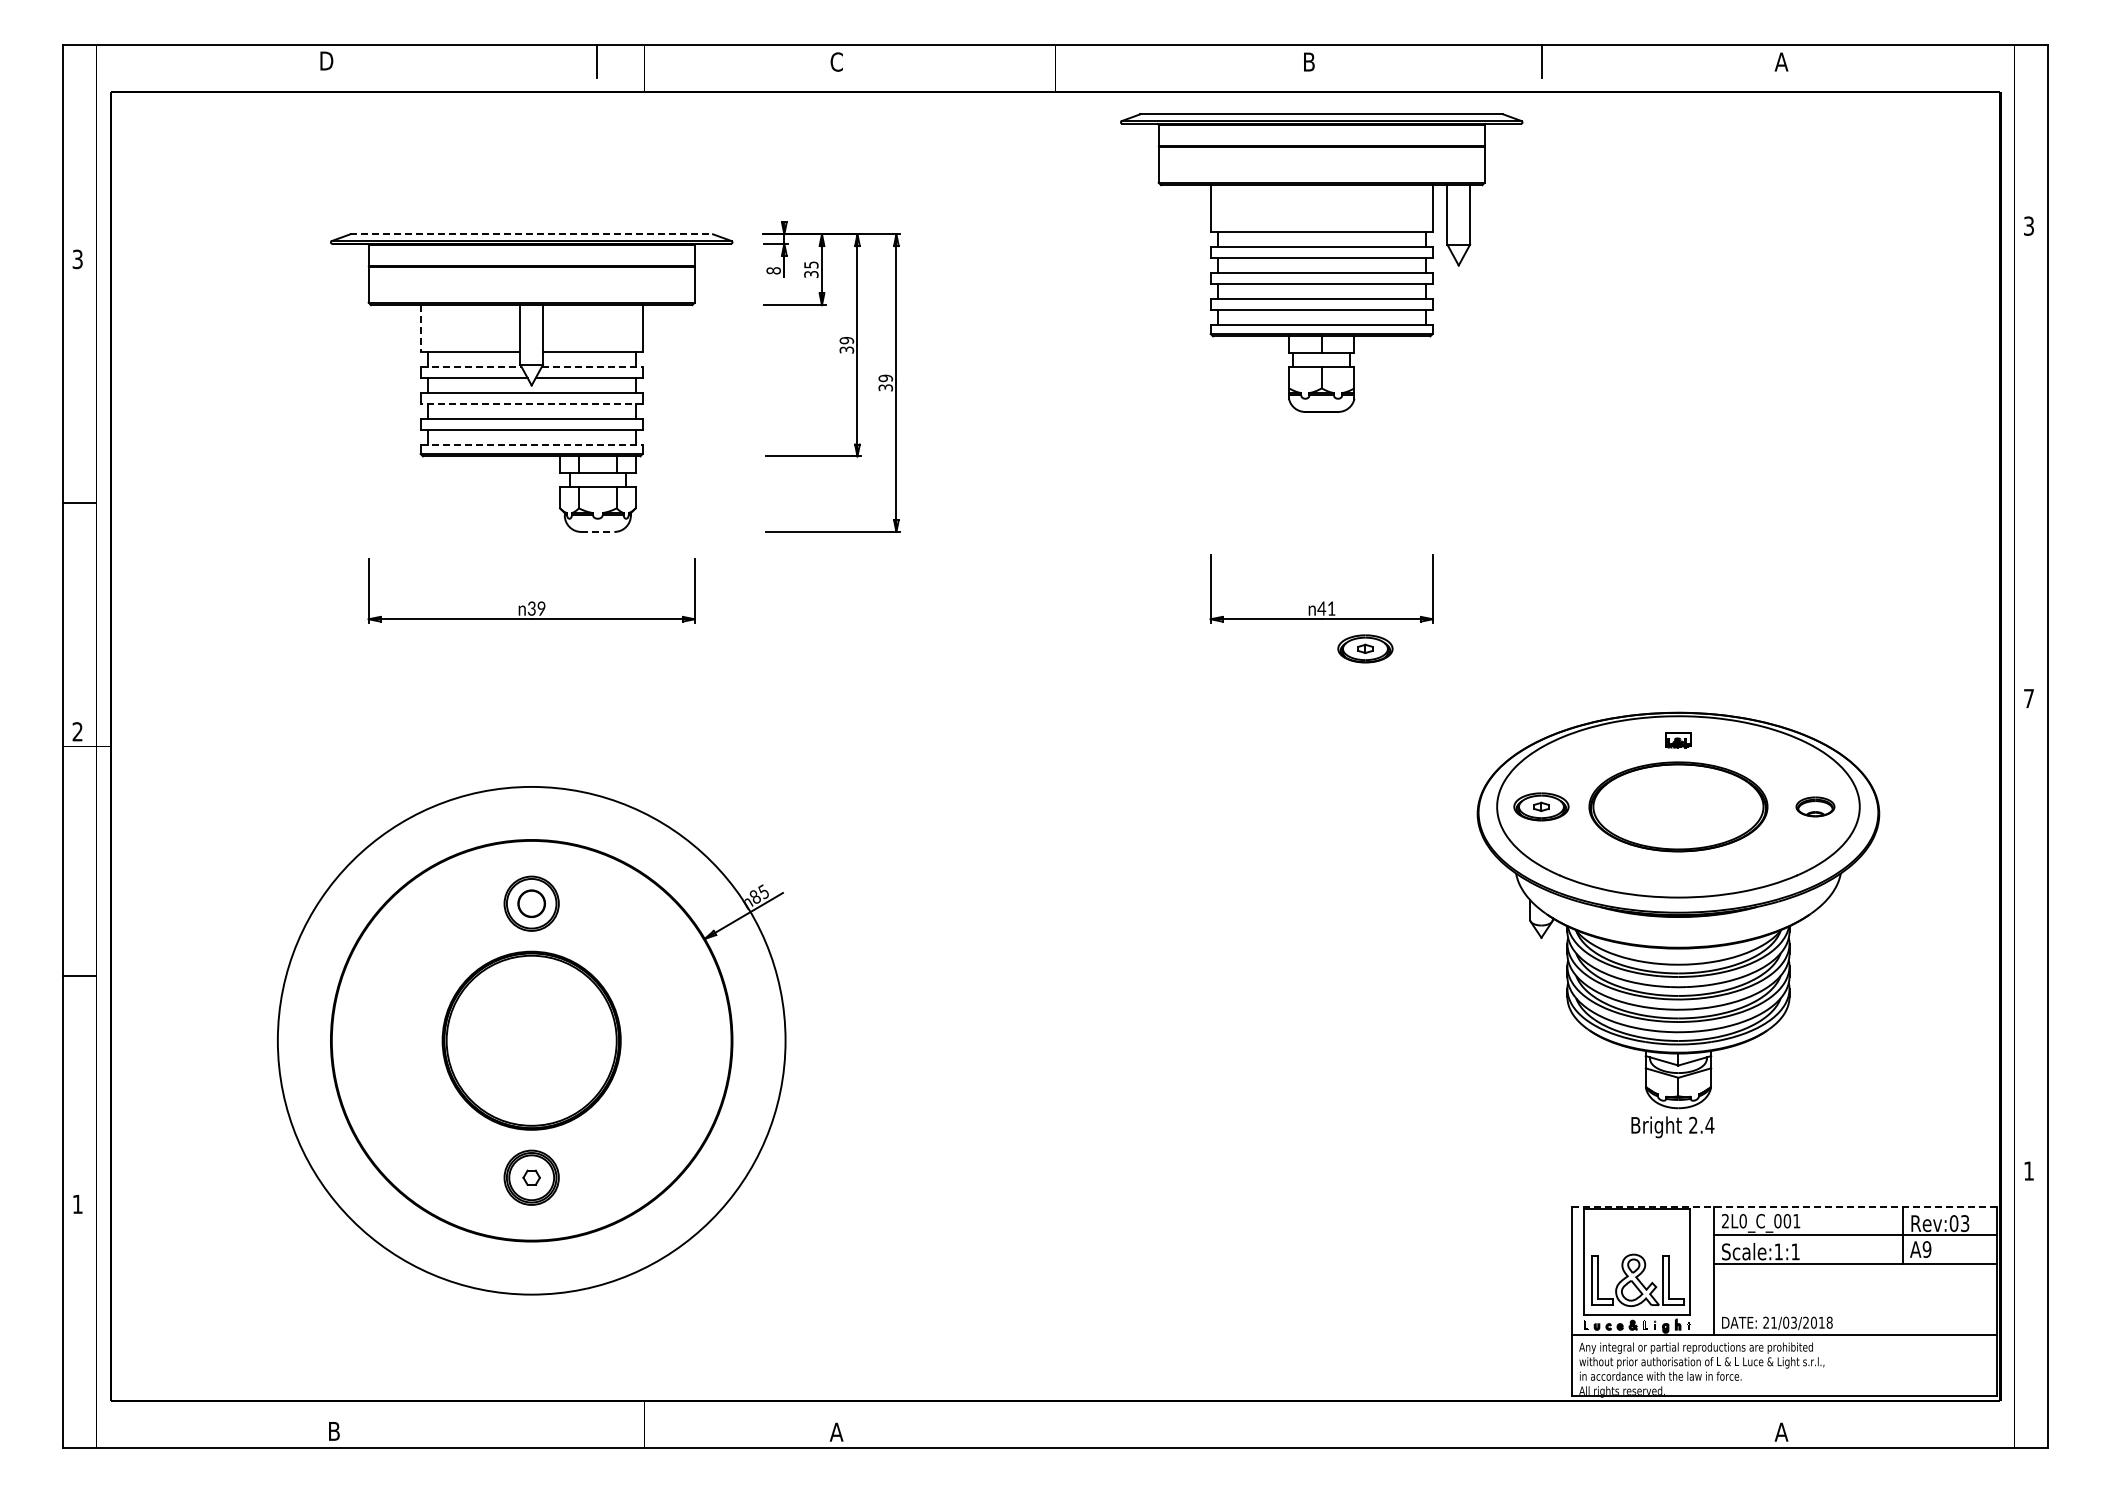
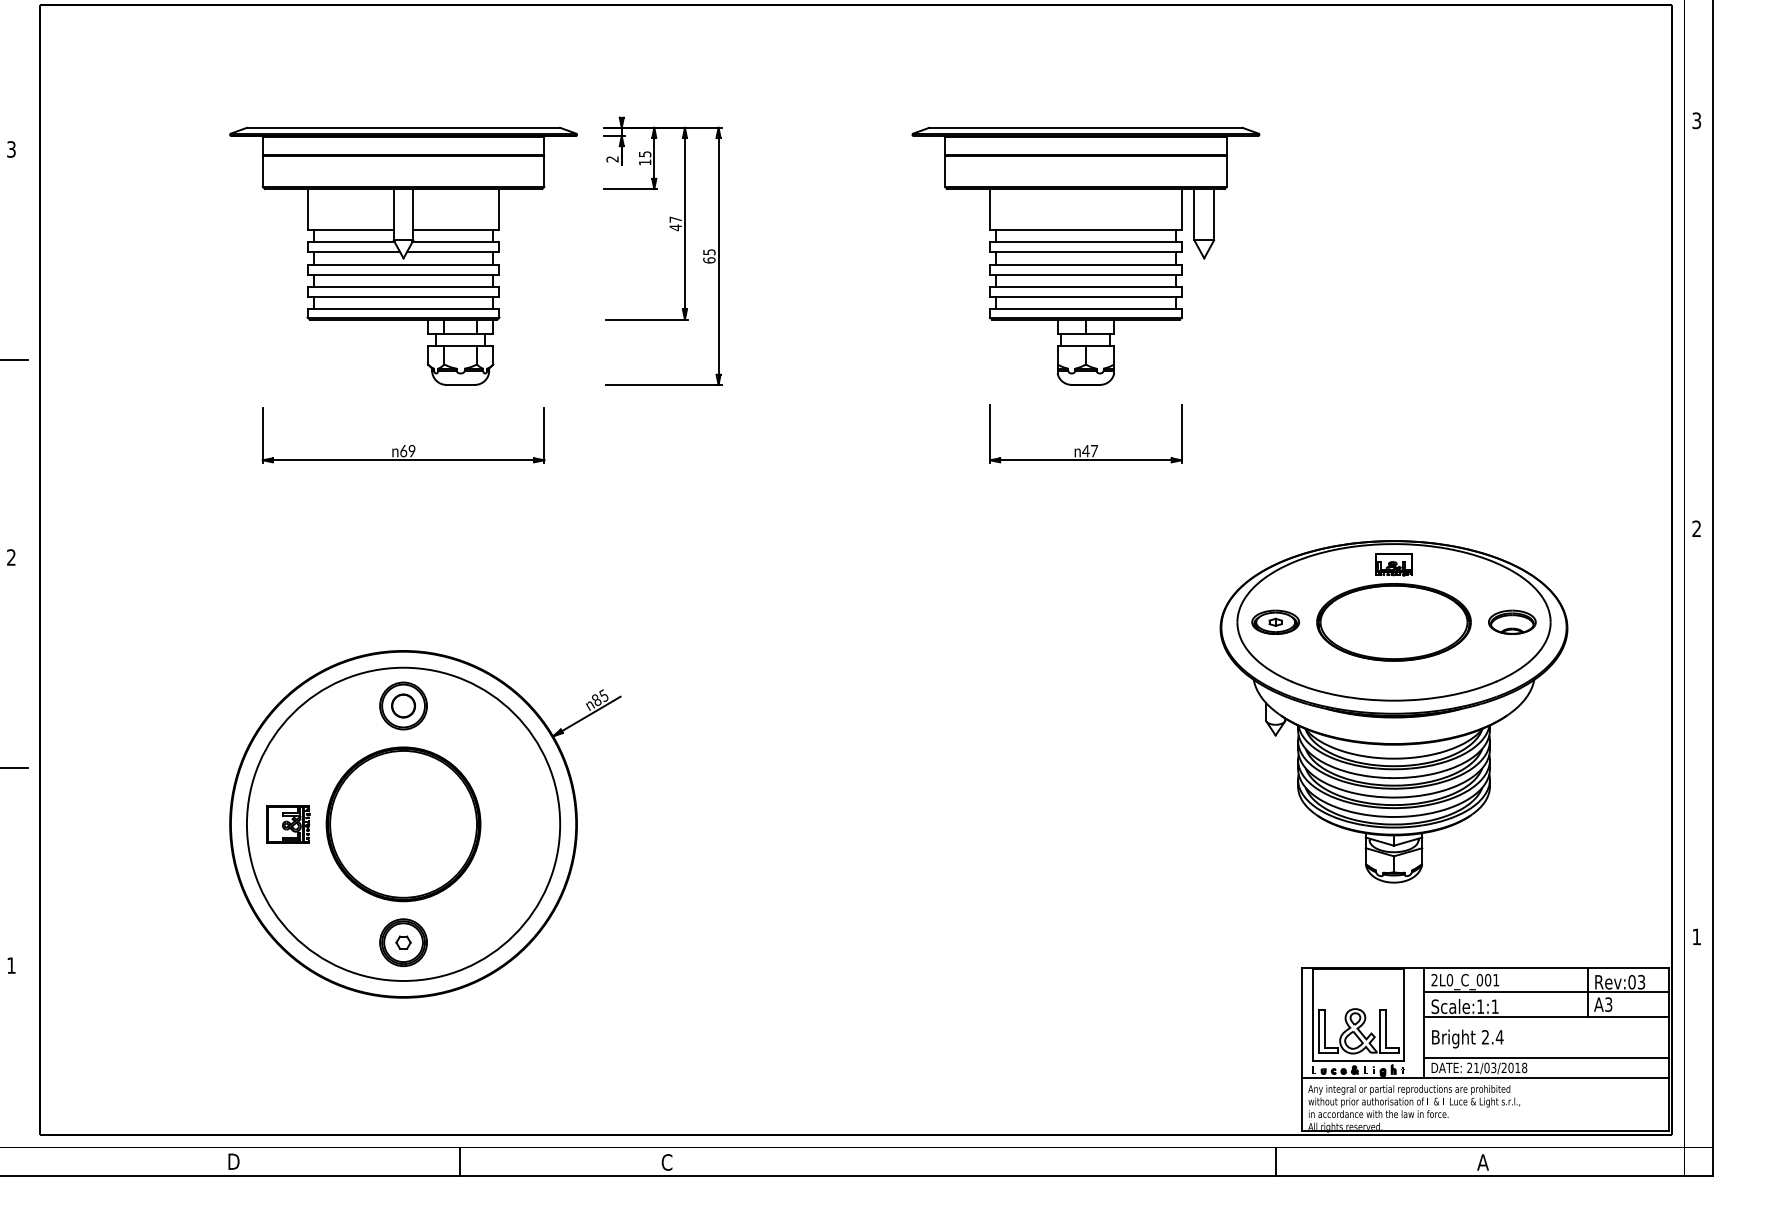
line: (532, 234) -> (404, 127), dashed -> solid
part: (1321, 262) -> (1085, 255), moved
text: (773, 270) -> (612, 159), 8 -> 2
text: (811, 274) -> (645, 162), 35 -> 15
line: (420, 328) -> (307, 209), dashed -> solid
text: (846, 345) -> (675, 223), 39 -> 47
line: (471, 366) -> (351, 241), dashed -> solid
line: (592, 366) -> (456, 241), dashed -> solid
text: (885, 382) -> (709, 255), 39 -> 65
line: (531, 404) -> (403, 274), dashed -> solid
line: (532, 444) -> (404, 309), dashed -> solid
line: (597, 531) -> (460, 384), dashed -> solid
text: (531, 608) -> (403, 451), 39 -> 69
text: (1331, 608) -> (1094, 451), 41 -> 47
part: (1365, 648) -> (1123, 485), removed
text: (2028, 698) -> (1696, 528), 7 -> 2
part: (1678, 740) -> (1394, 565), size x1.67
part: (1815, 806) -> (1512, 622), size x1.43
part: (398, 1040) -> (288, 824), added
circle: (531, 1040) -> (403, 824), size x0.71
text: (1672, 1127) -> (1467, 1039), moved
line: (1784, 1207) -> (1485, 968), dashed -> solid
text: (1926, 1249) -> (1608, 1004), A9 -> A3
line: (1855, 1310) -> (1546, 1057), added
text: (336, 1431) -> (234, 1161), B -> D
line: (597, 1431) -> (460, 1161), added
text: (836, 1431) -> (666, 1161), A -> C
line: (1542, 1431) -> (1276, 1161), added

